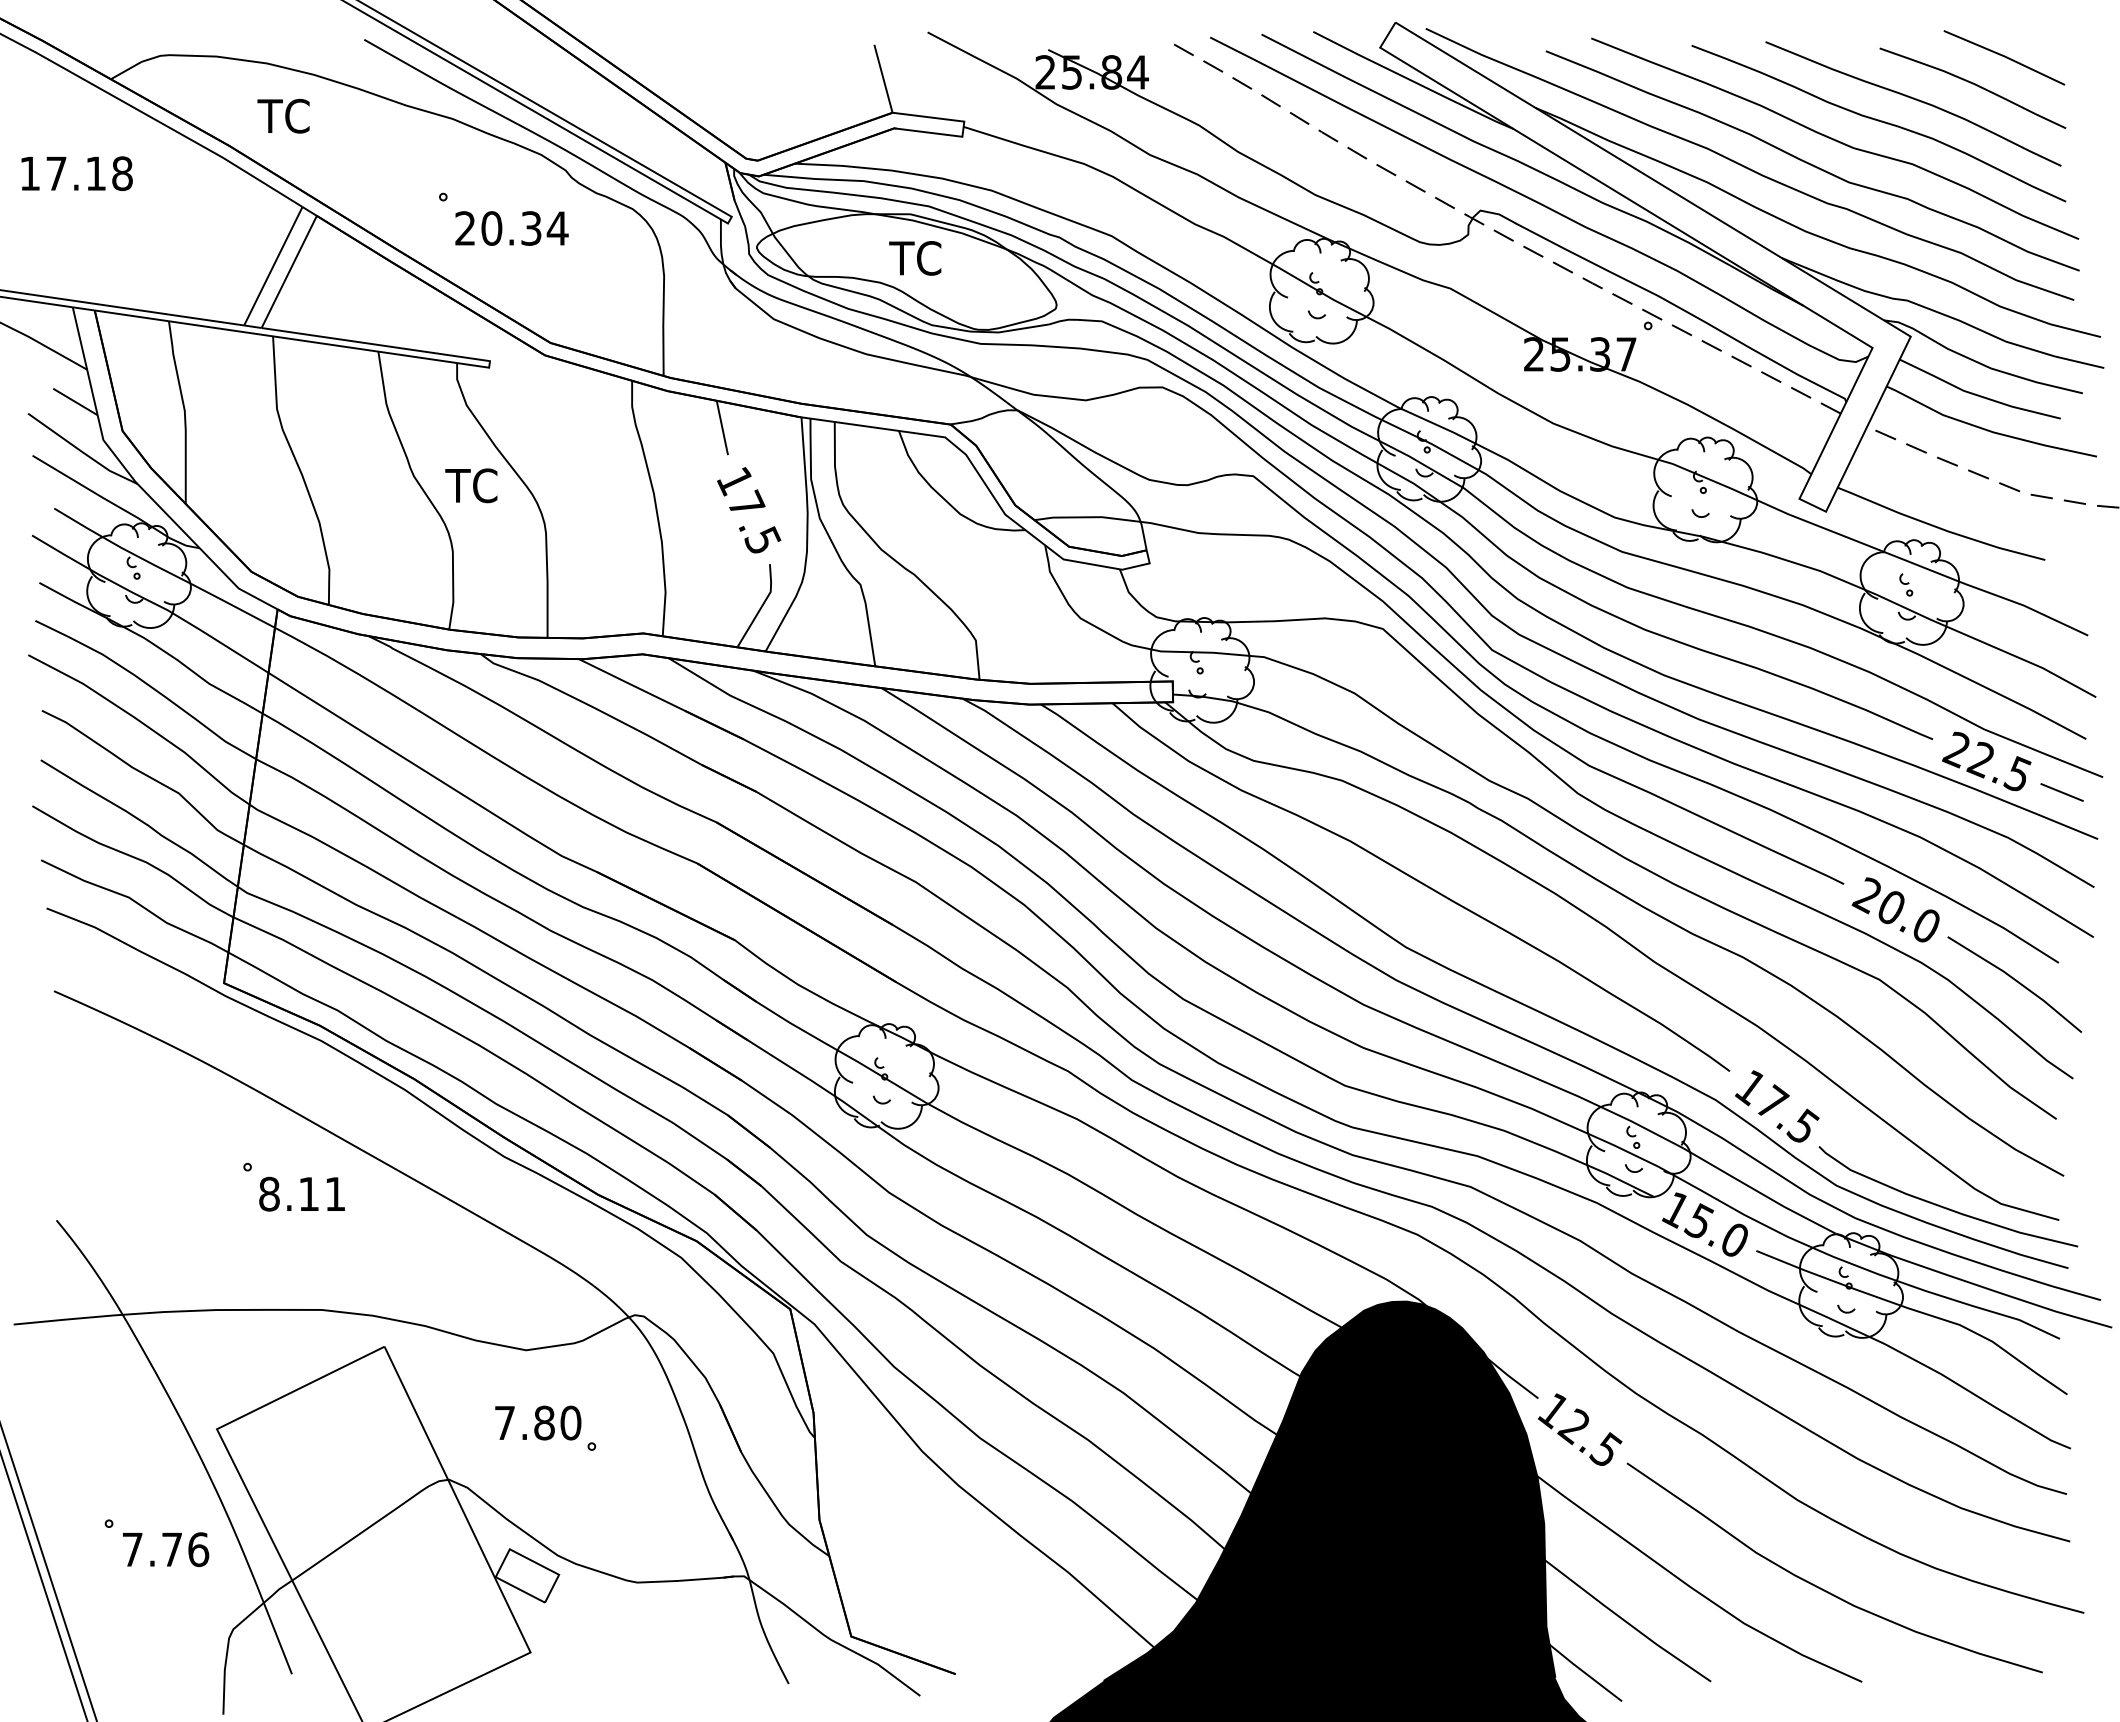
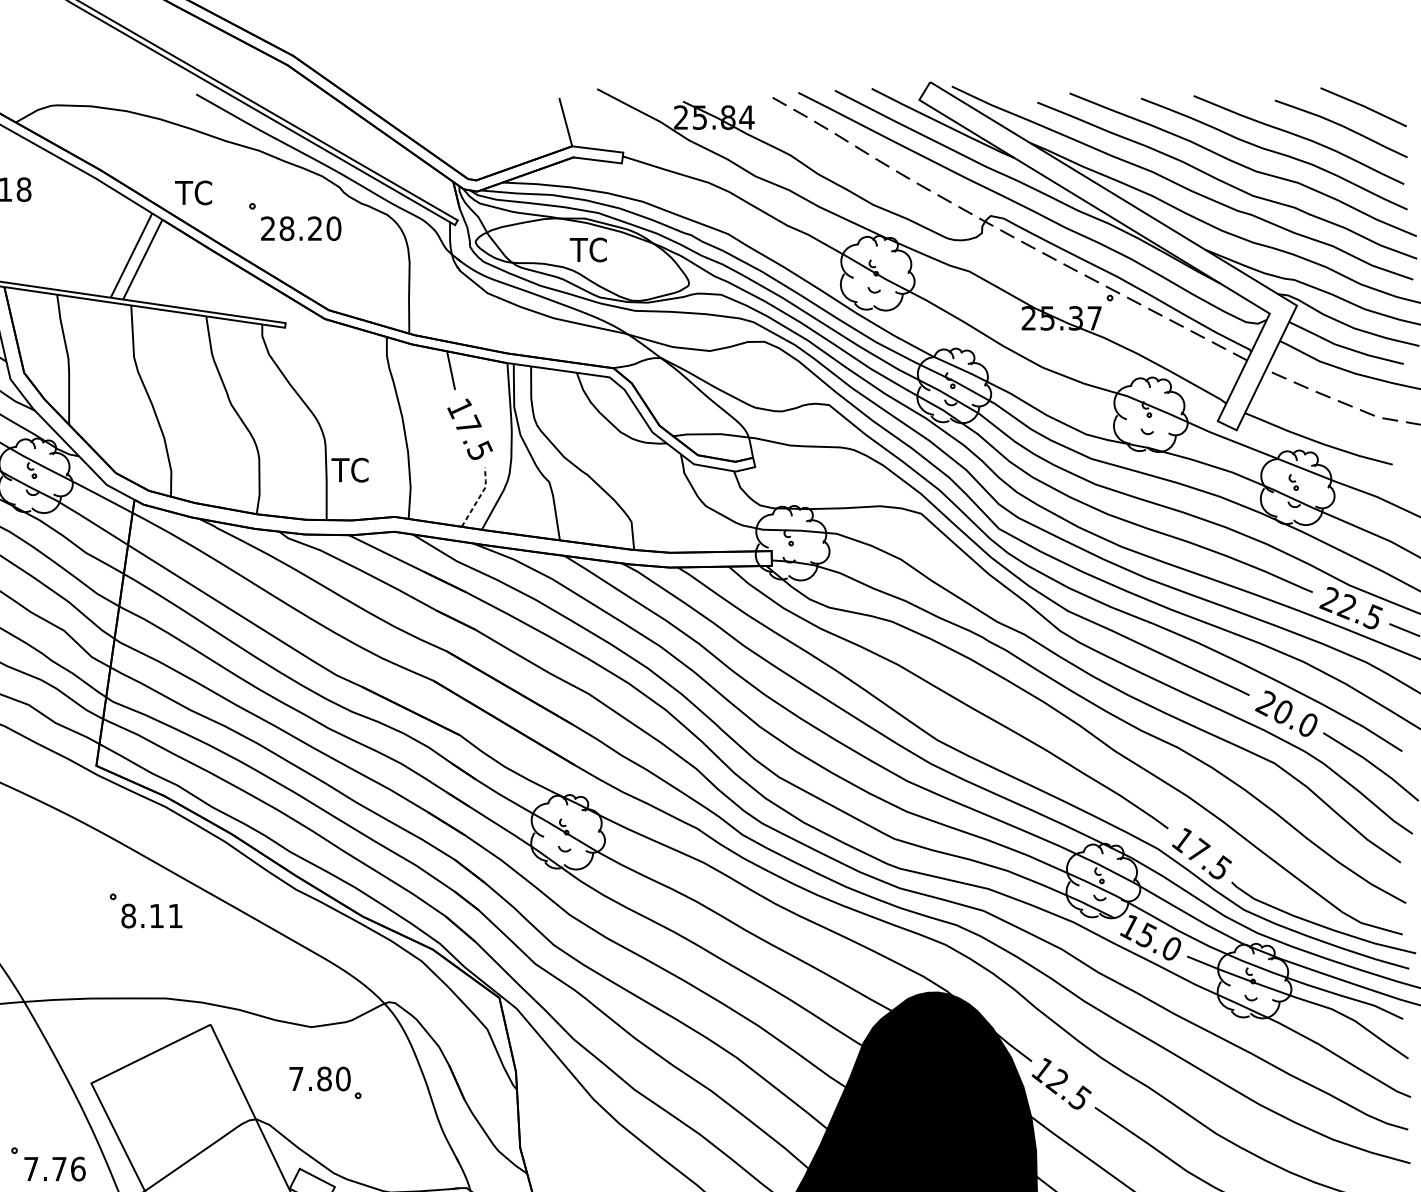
text: (283, 115) -> (193, 192), moved
text: (524, 228) -> (310, 228), 20.34 -> 28.20
text: (471, 485) -> (350, 470), moved
line: (762, 606) -> (479, 497), solid -> dashed

